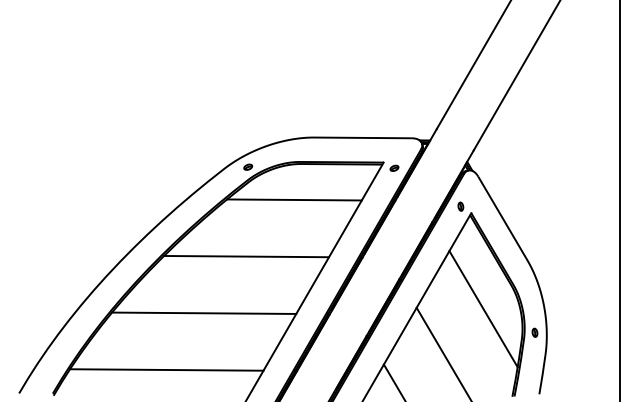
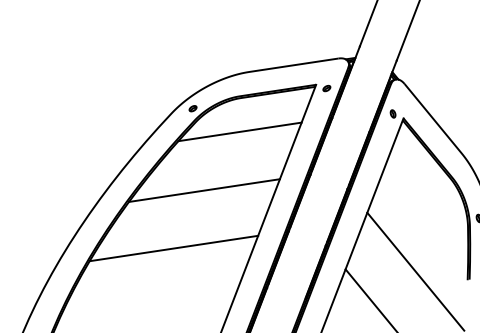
line: (483, 309) -> (428, 204), removed
line: (166, 369) -> (147, 305), removed

